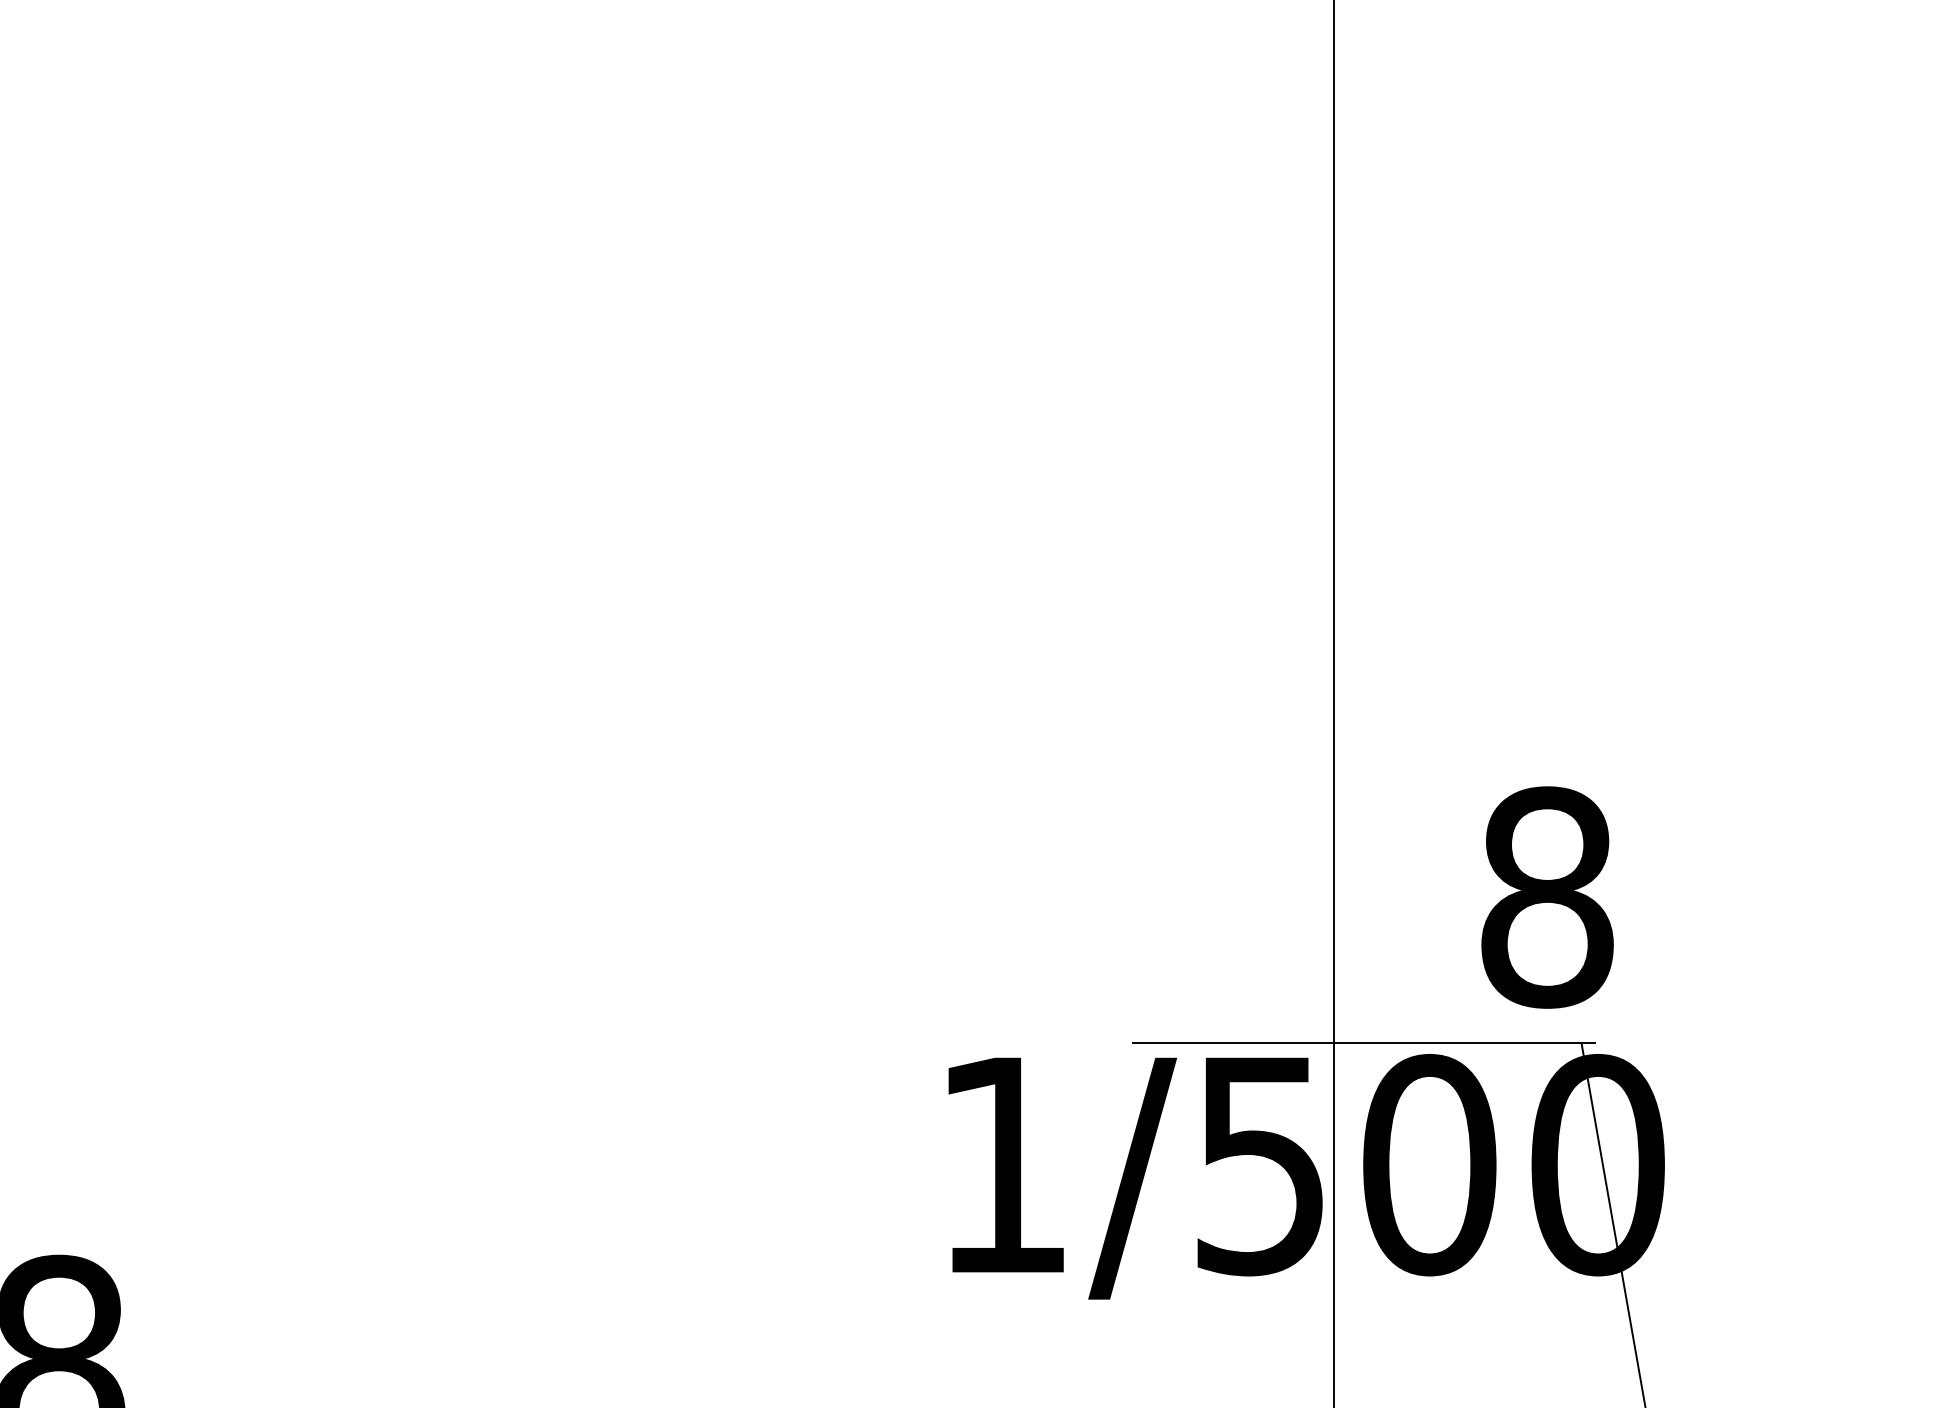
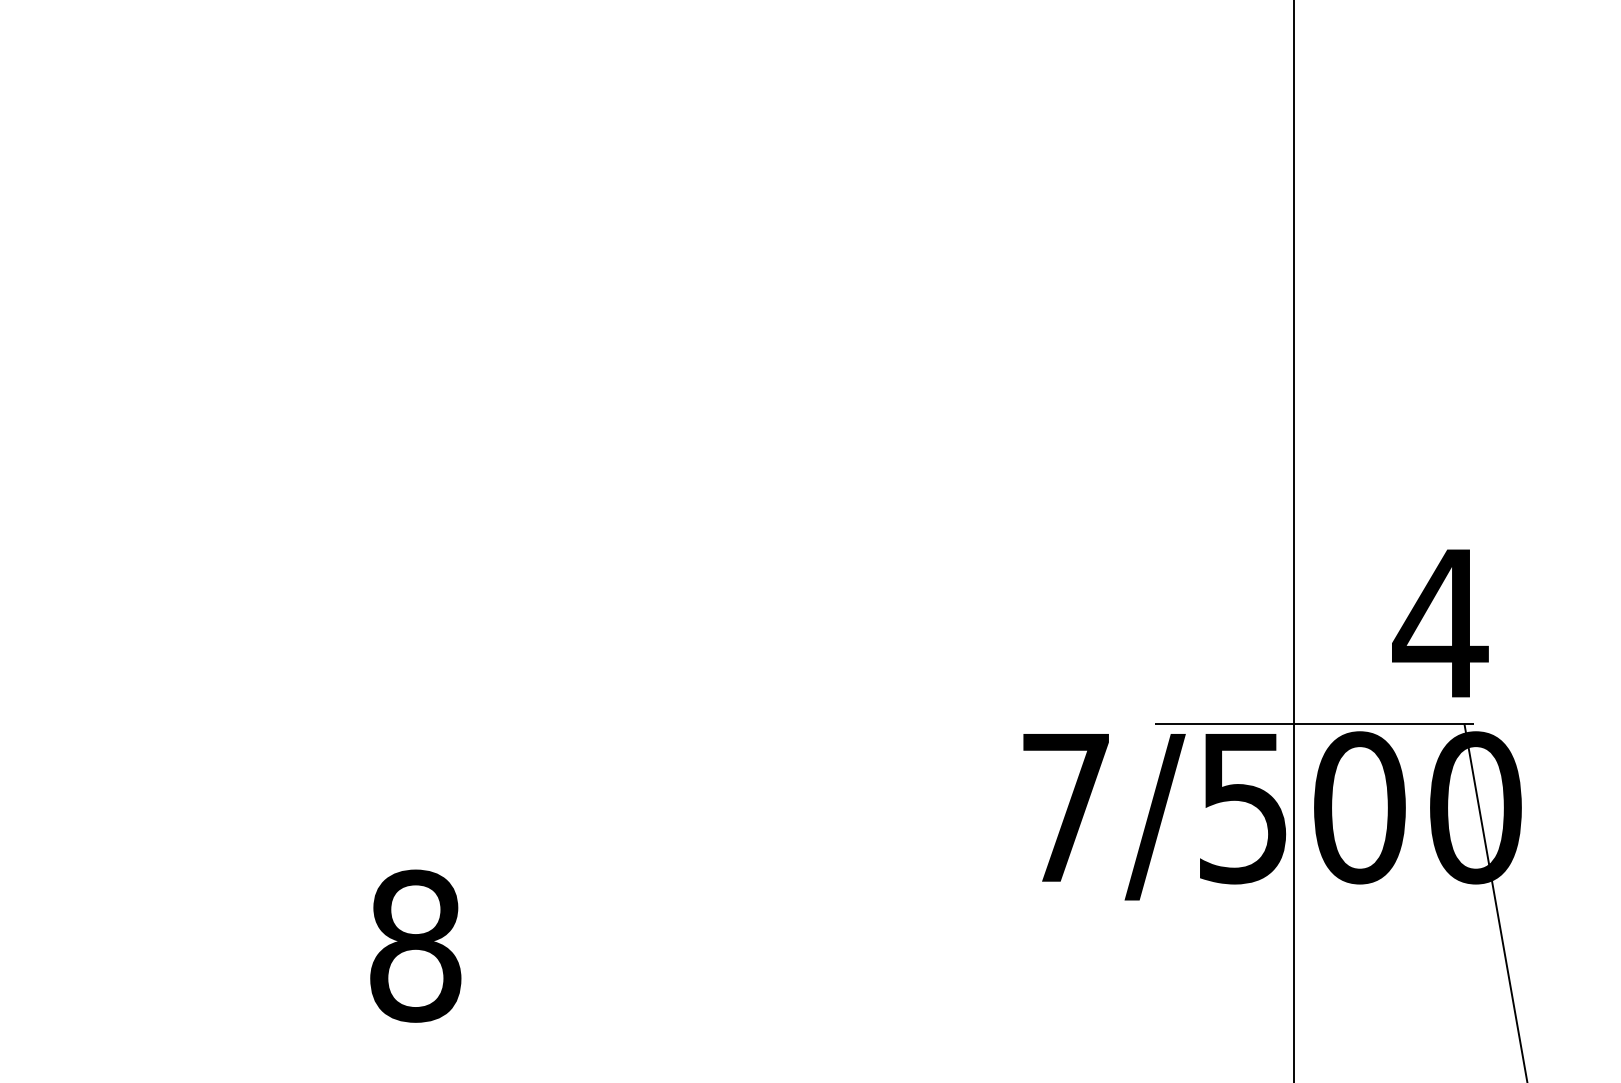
text: (1546, 897) -> (1440, 623), 8 -> 4
text: (1002, 1164) -> (1065, 807), 1/500 -> 7/500

